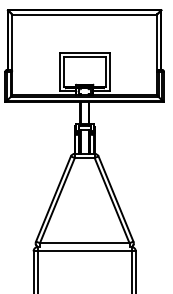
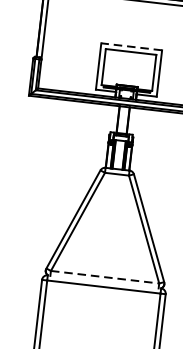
line: (84, 52) -> (131, 46), solid -> dashed
line: (84, 243) -> (104, 277), solid -> dashed

